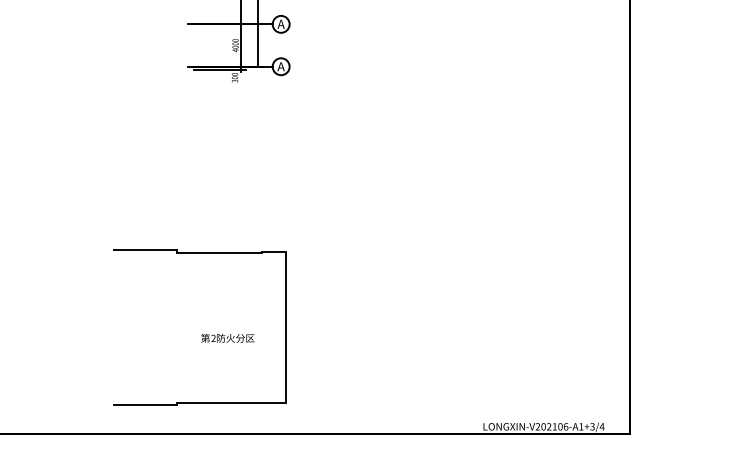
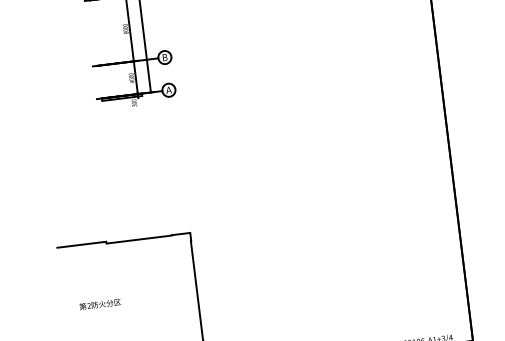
text: (280, 23) -> (164, 56), A -> B
text: (227, 337) -> (99, 303), moved

